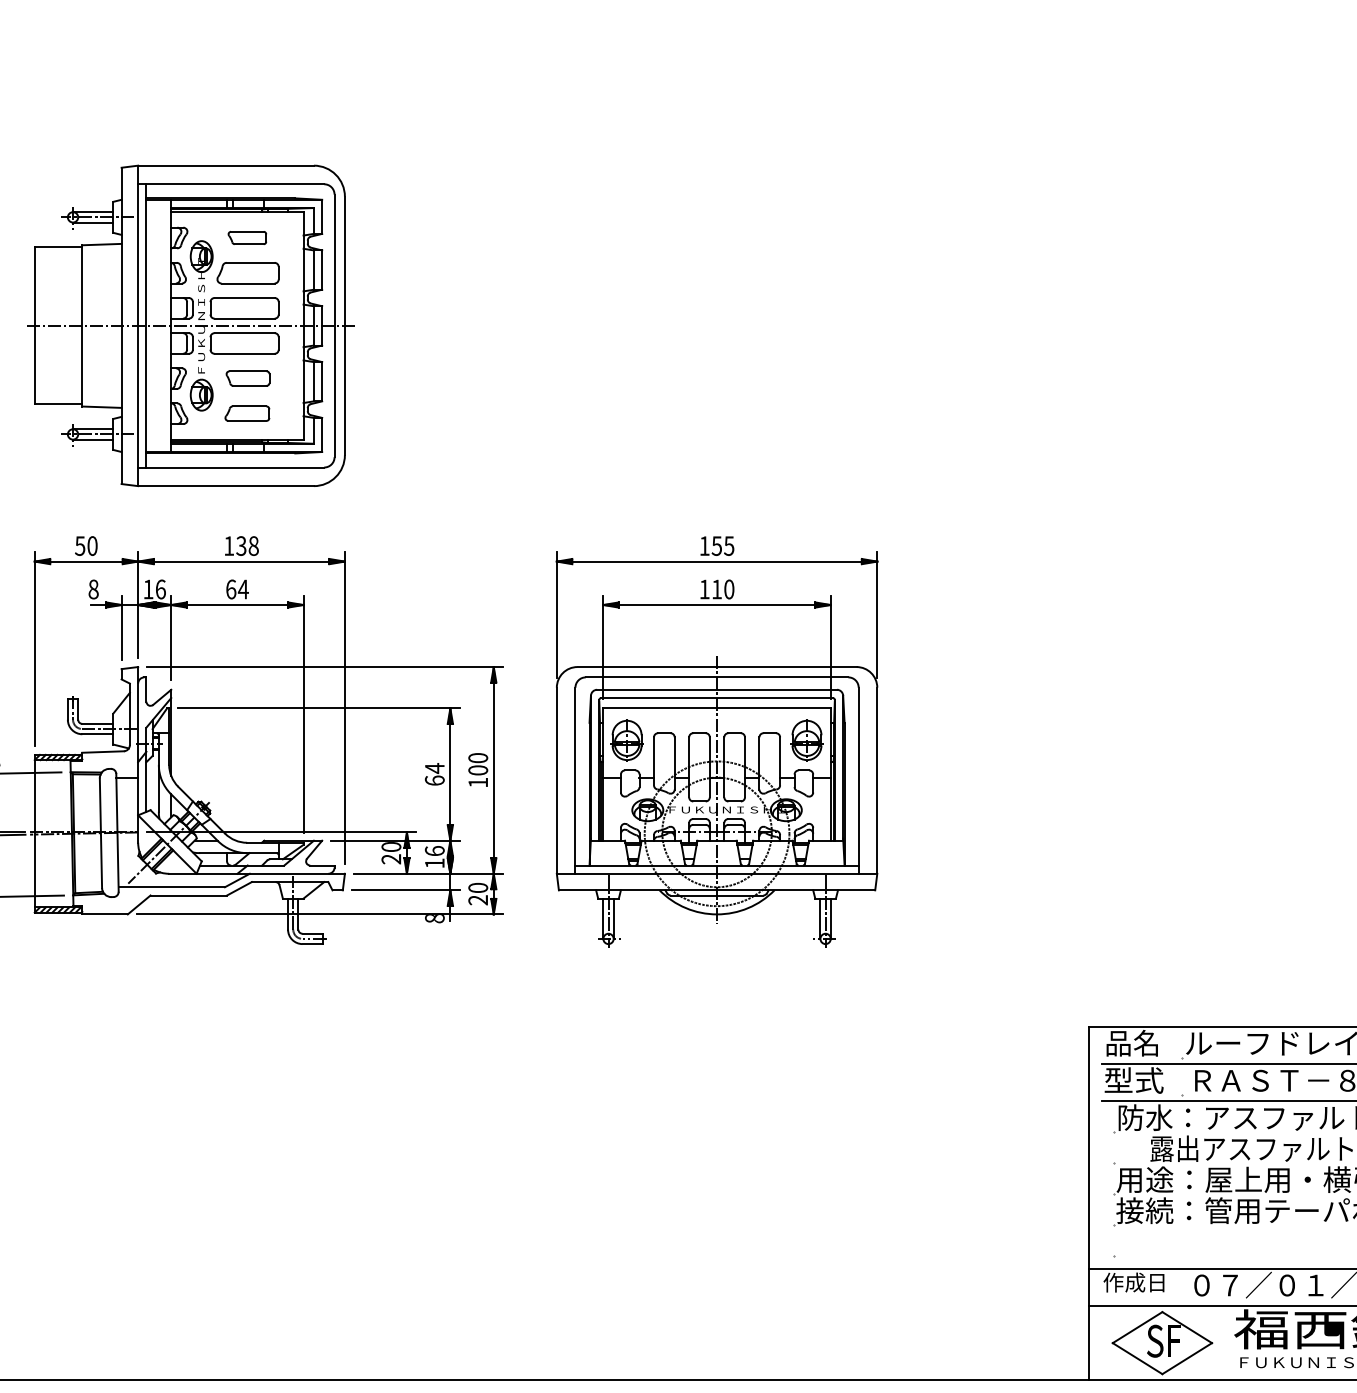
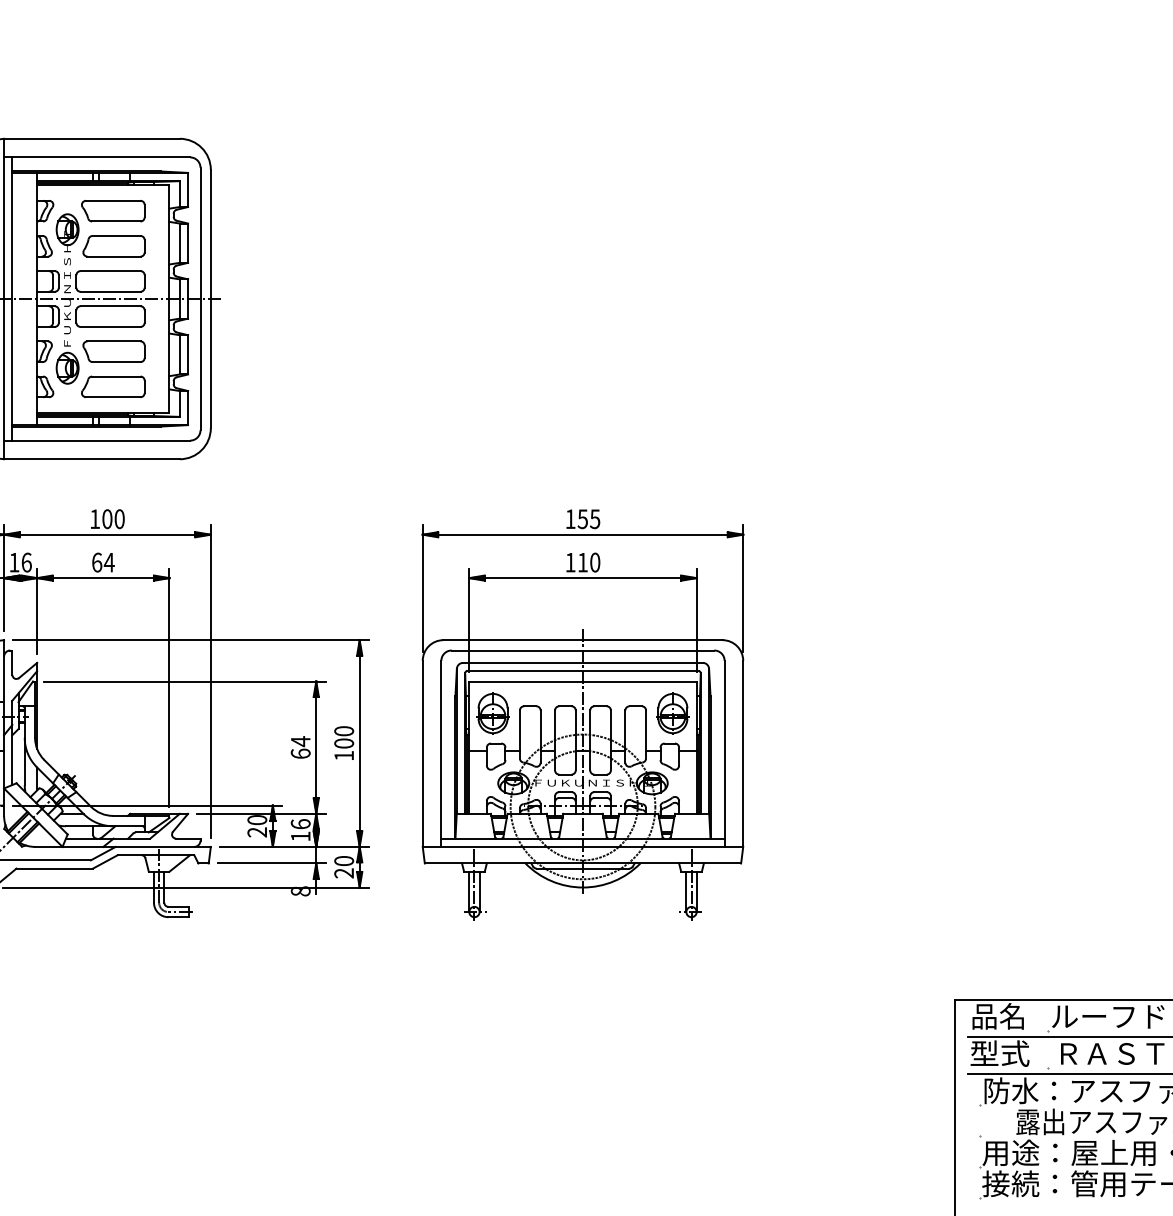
part: (247, 237) -> (113, 210), size x1.67
part: (247, 378) -> (113, 351), size x1.43
part: (247, 413) -> (113, 386), size x1.43
text: (247, 545) -> (113, 518), 138 -> 100

